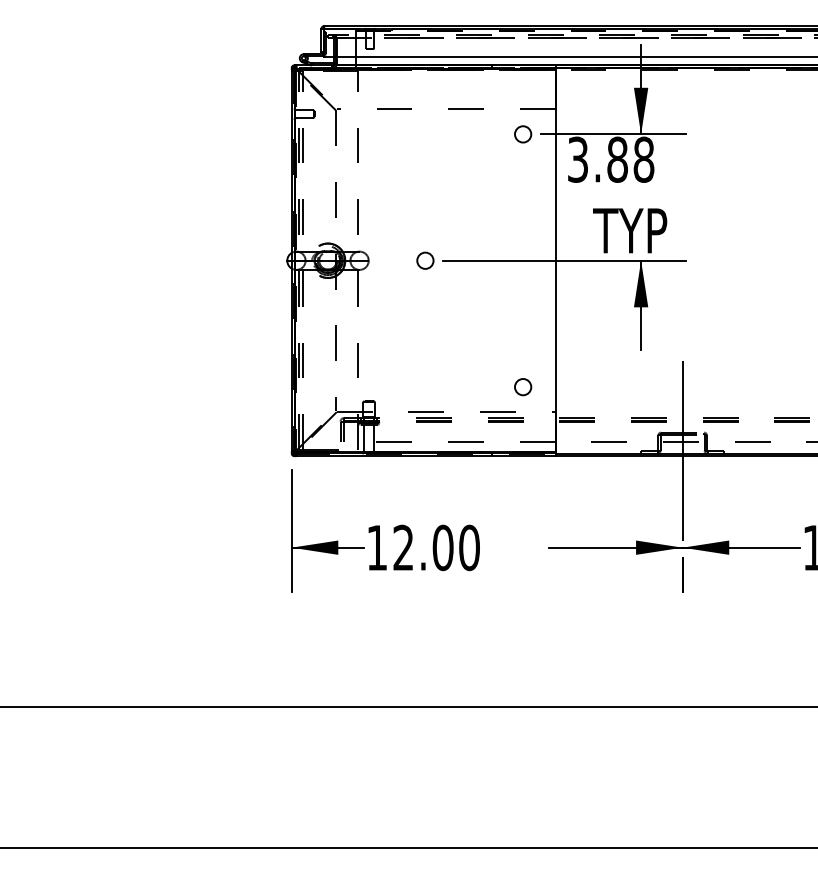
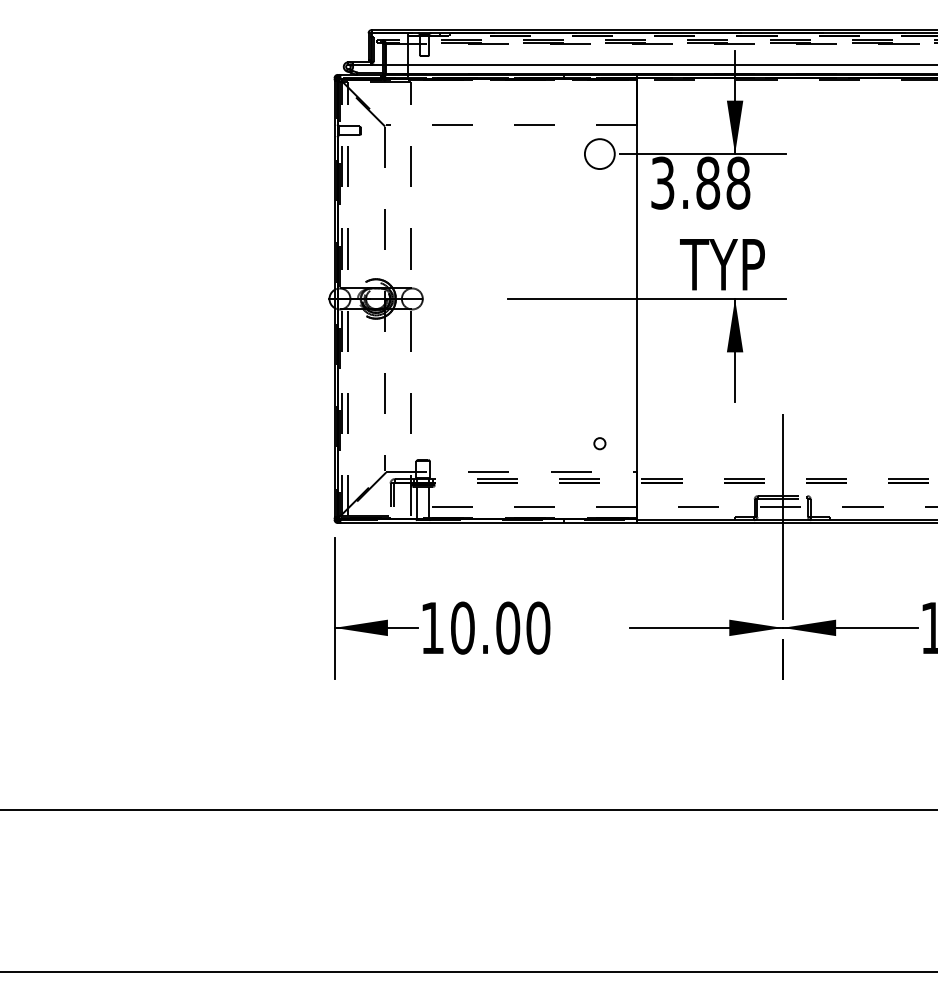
circle: (522, 133) -> (599, 153), size x1.6
circle: (425, 260) -> (487, 298), removed
circle: (522, 386) -> (599, 443), size x0.6
text: (403, 547) -> (462, 627), 12.00 -> 10.00

